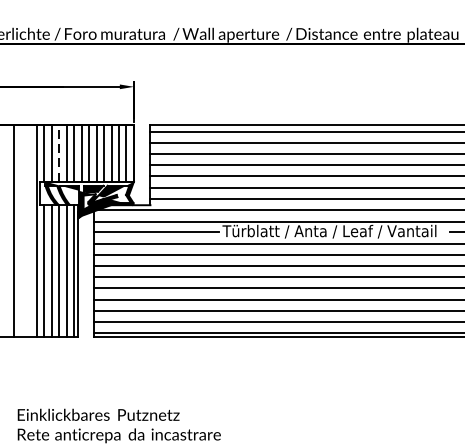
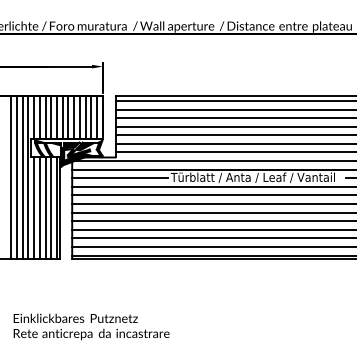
line: (59, 153) -> (45, 117), dashed -> solid
line: (21, 231) -> (16, 177), added
line: (29, 231) -> (22, 177), added

